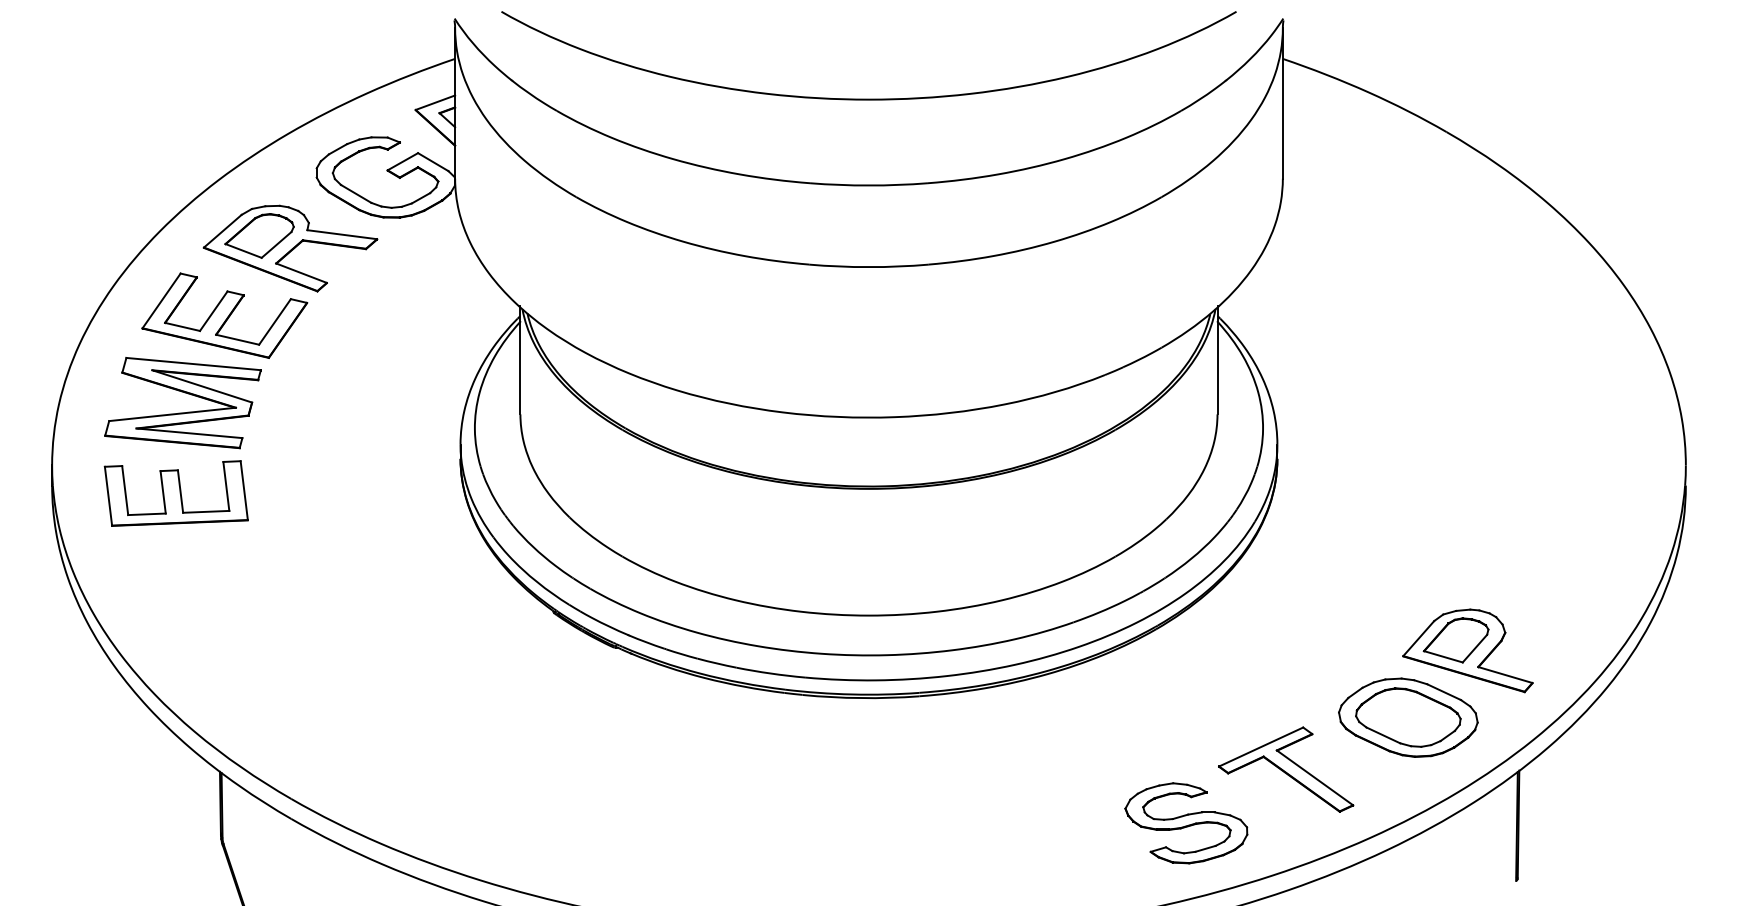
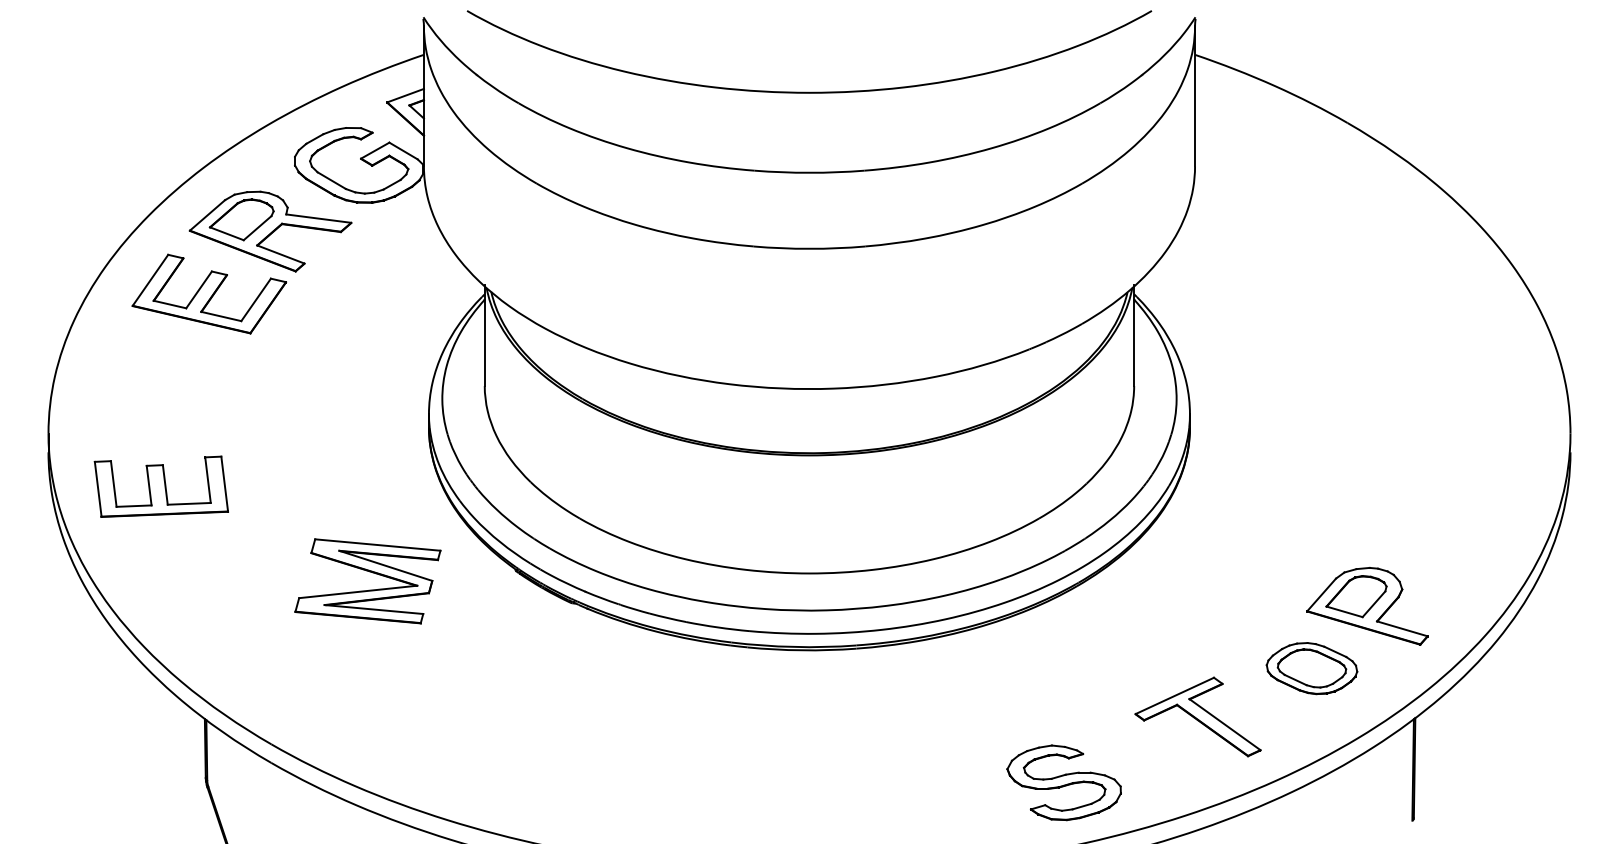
part: (182, 412) -> (367, 590), moved
part: (175, 493) -> (160, 486), moved
part: (1408, 717) -> (1312, 668), size x0.7
part: (1186, 823) -> (1064, 782), moved

